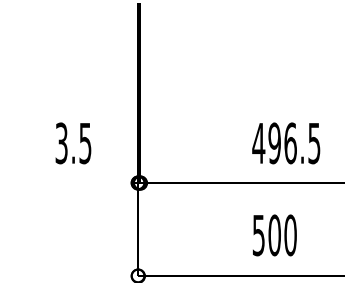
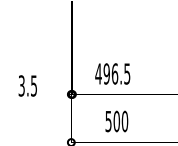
text: (72, 142) -> (27, 85), moved
text: (285, 142) -> (112, 73), moved
text: (274, 235) -> (116, 121), moved

